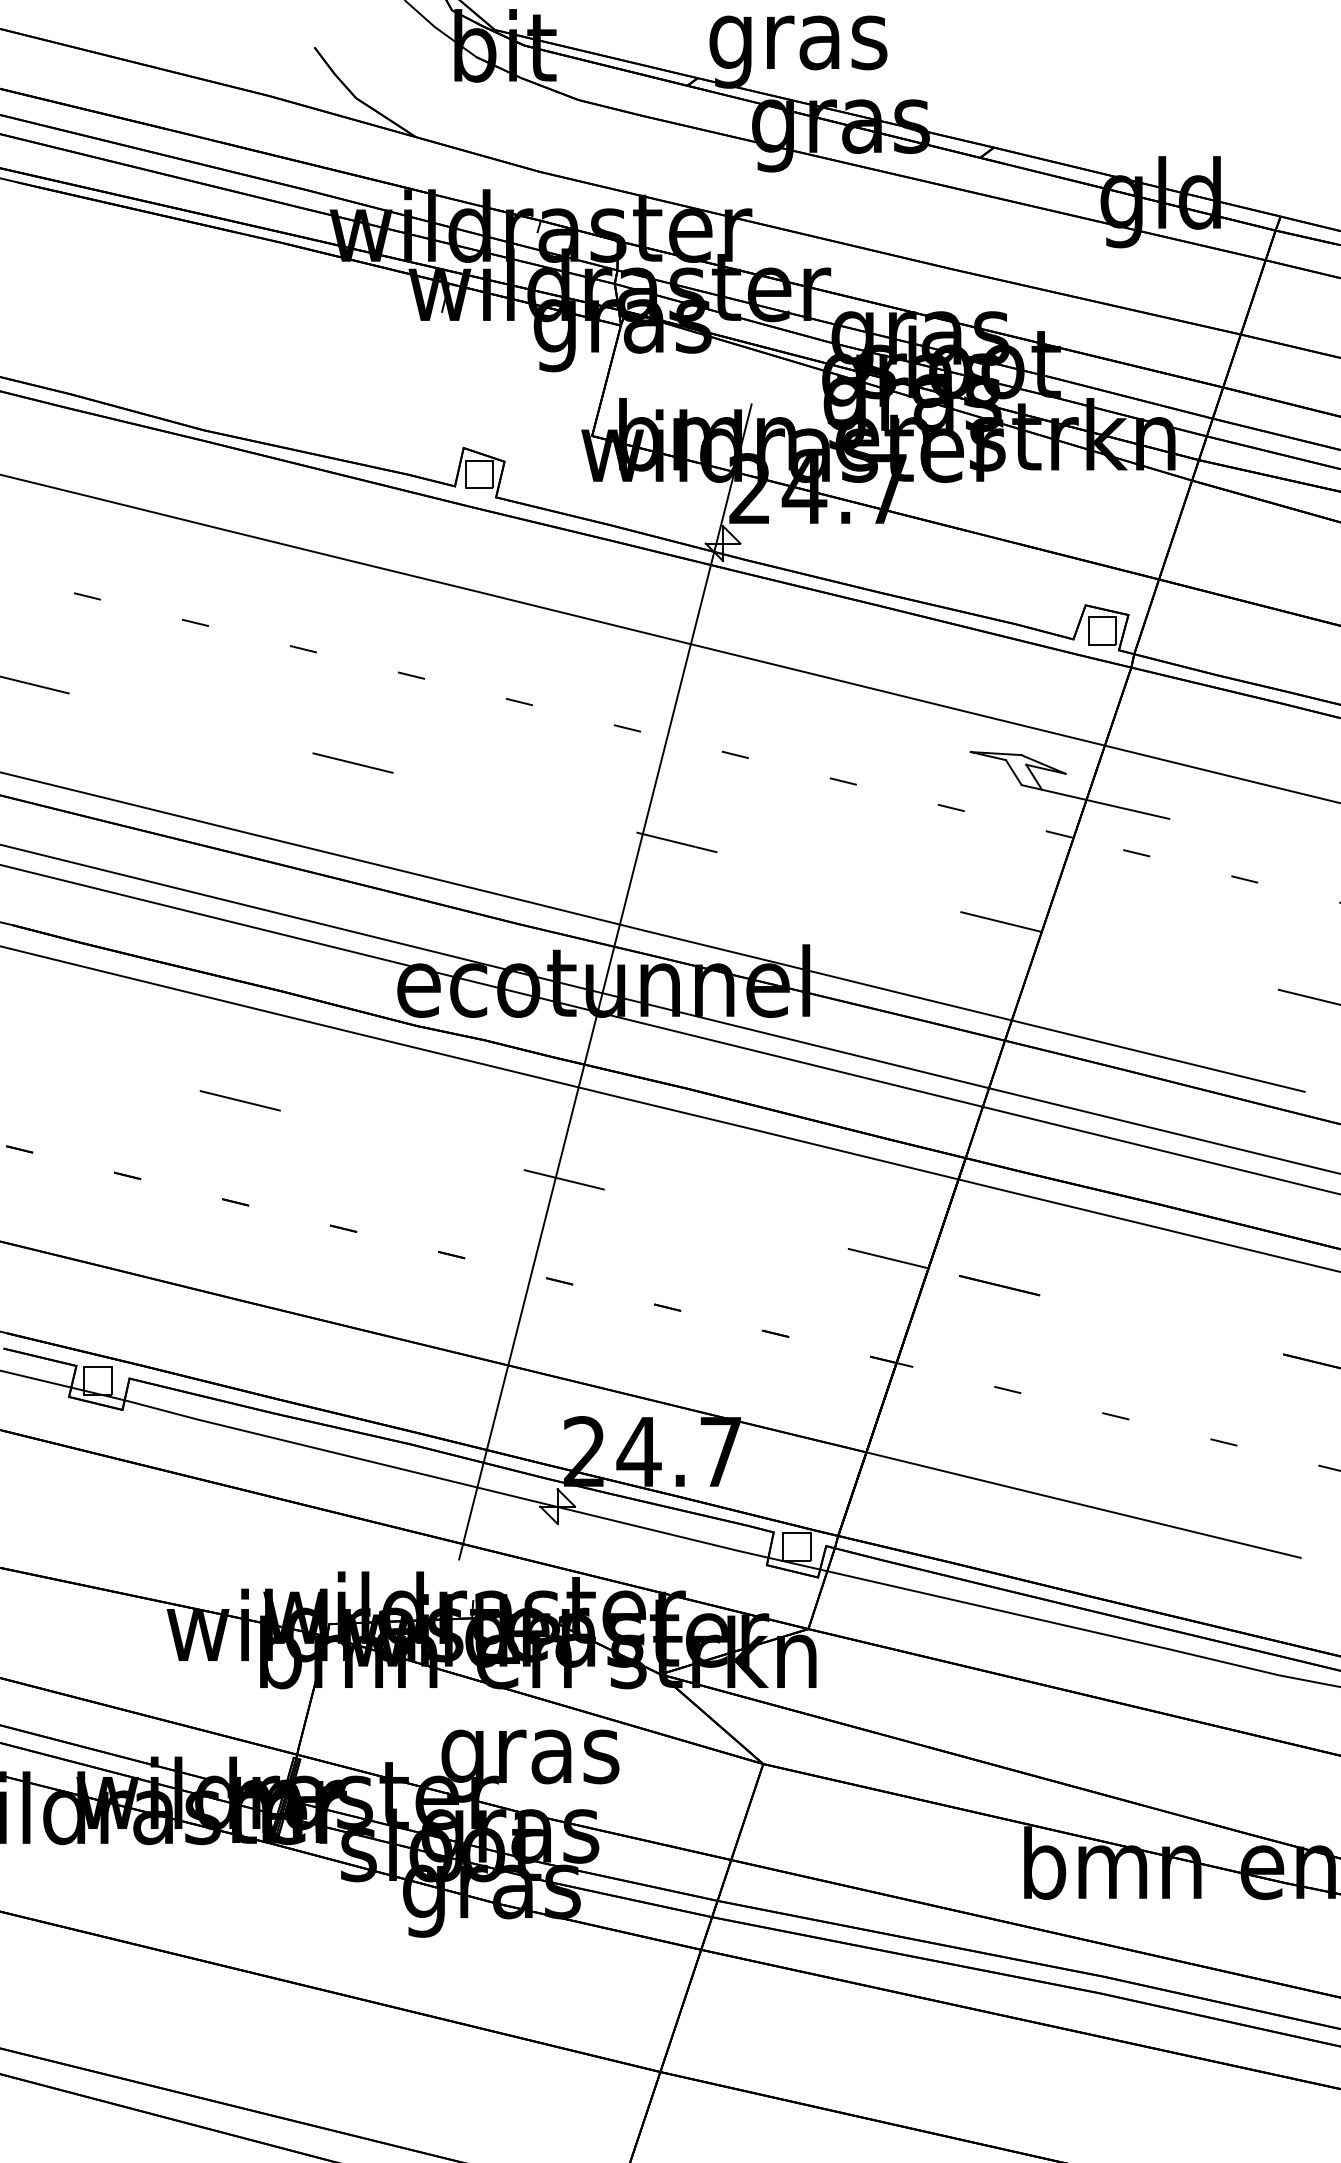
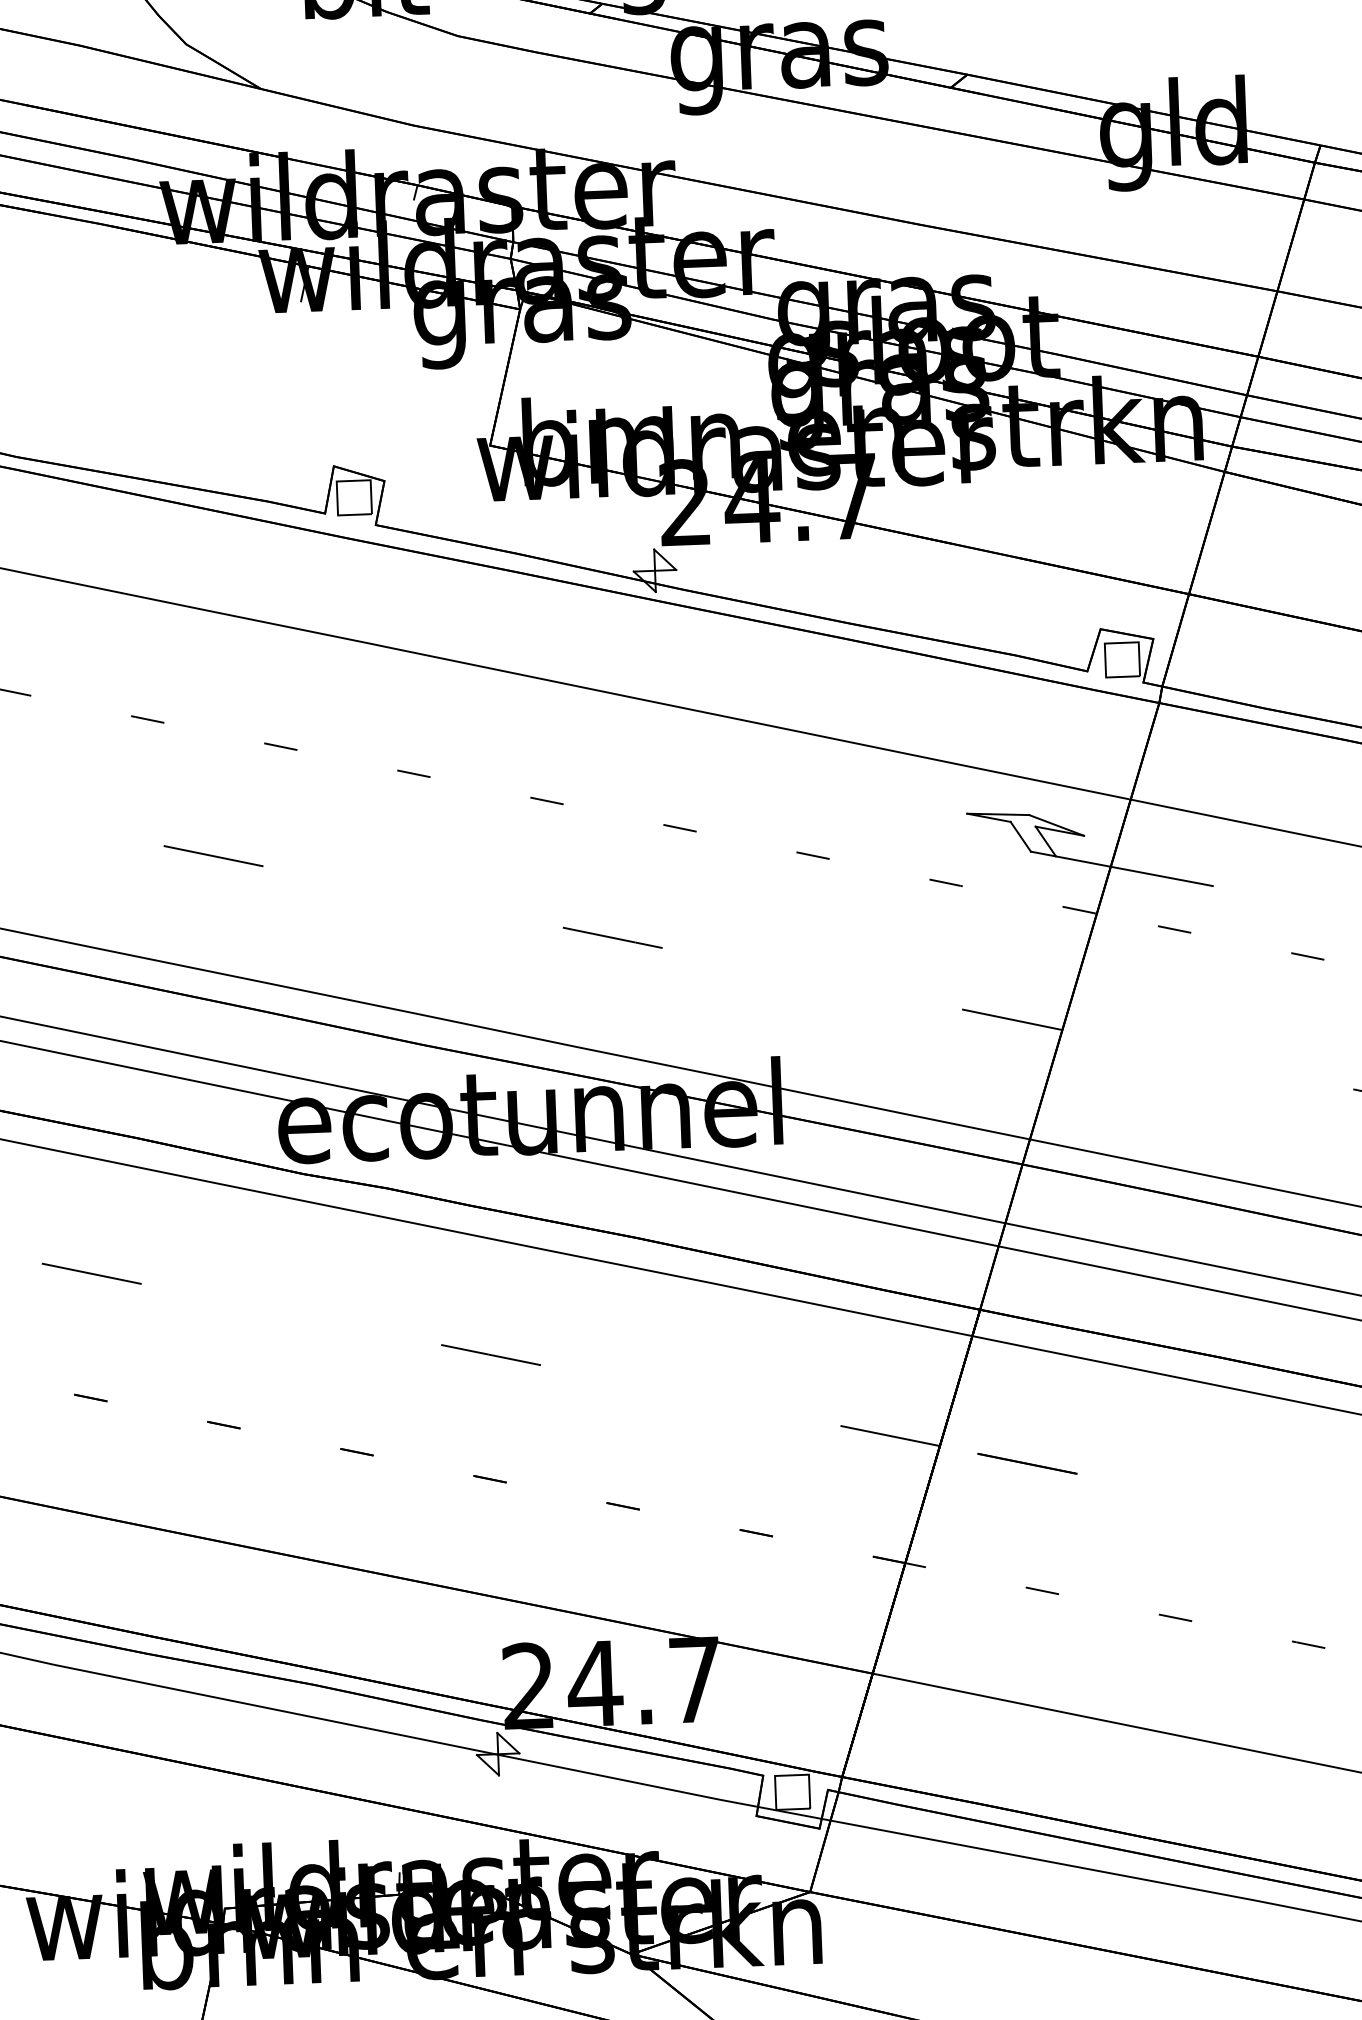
line: (605, 981) -> (532, 1110), removed

